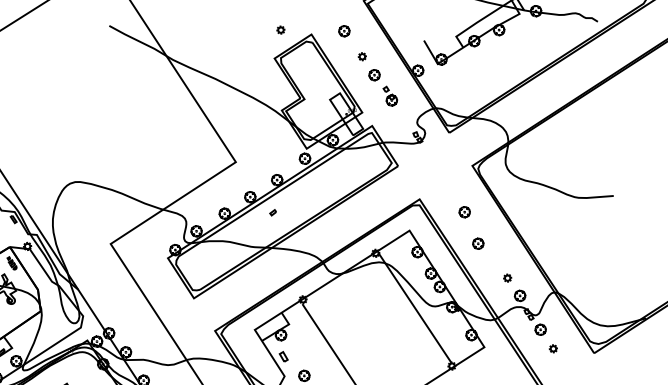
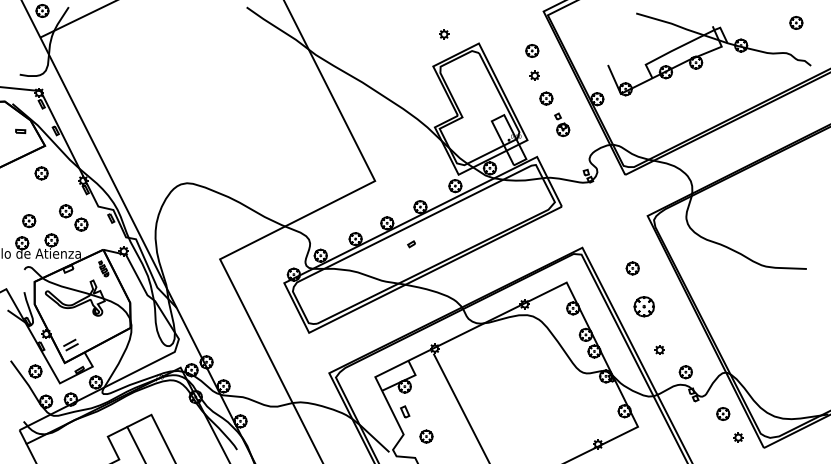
part: (344, 30) -> (532, 50), moved
part: (478, 243) -> (644, 306), size x1.6
part: (507, 277) -> (659, 349), moved
line: (414, 307) -> (562, 372), removed
part: (540, 329) -> (723, 413), moved
part: (553, 348) -> (738, 437), moved

